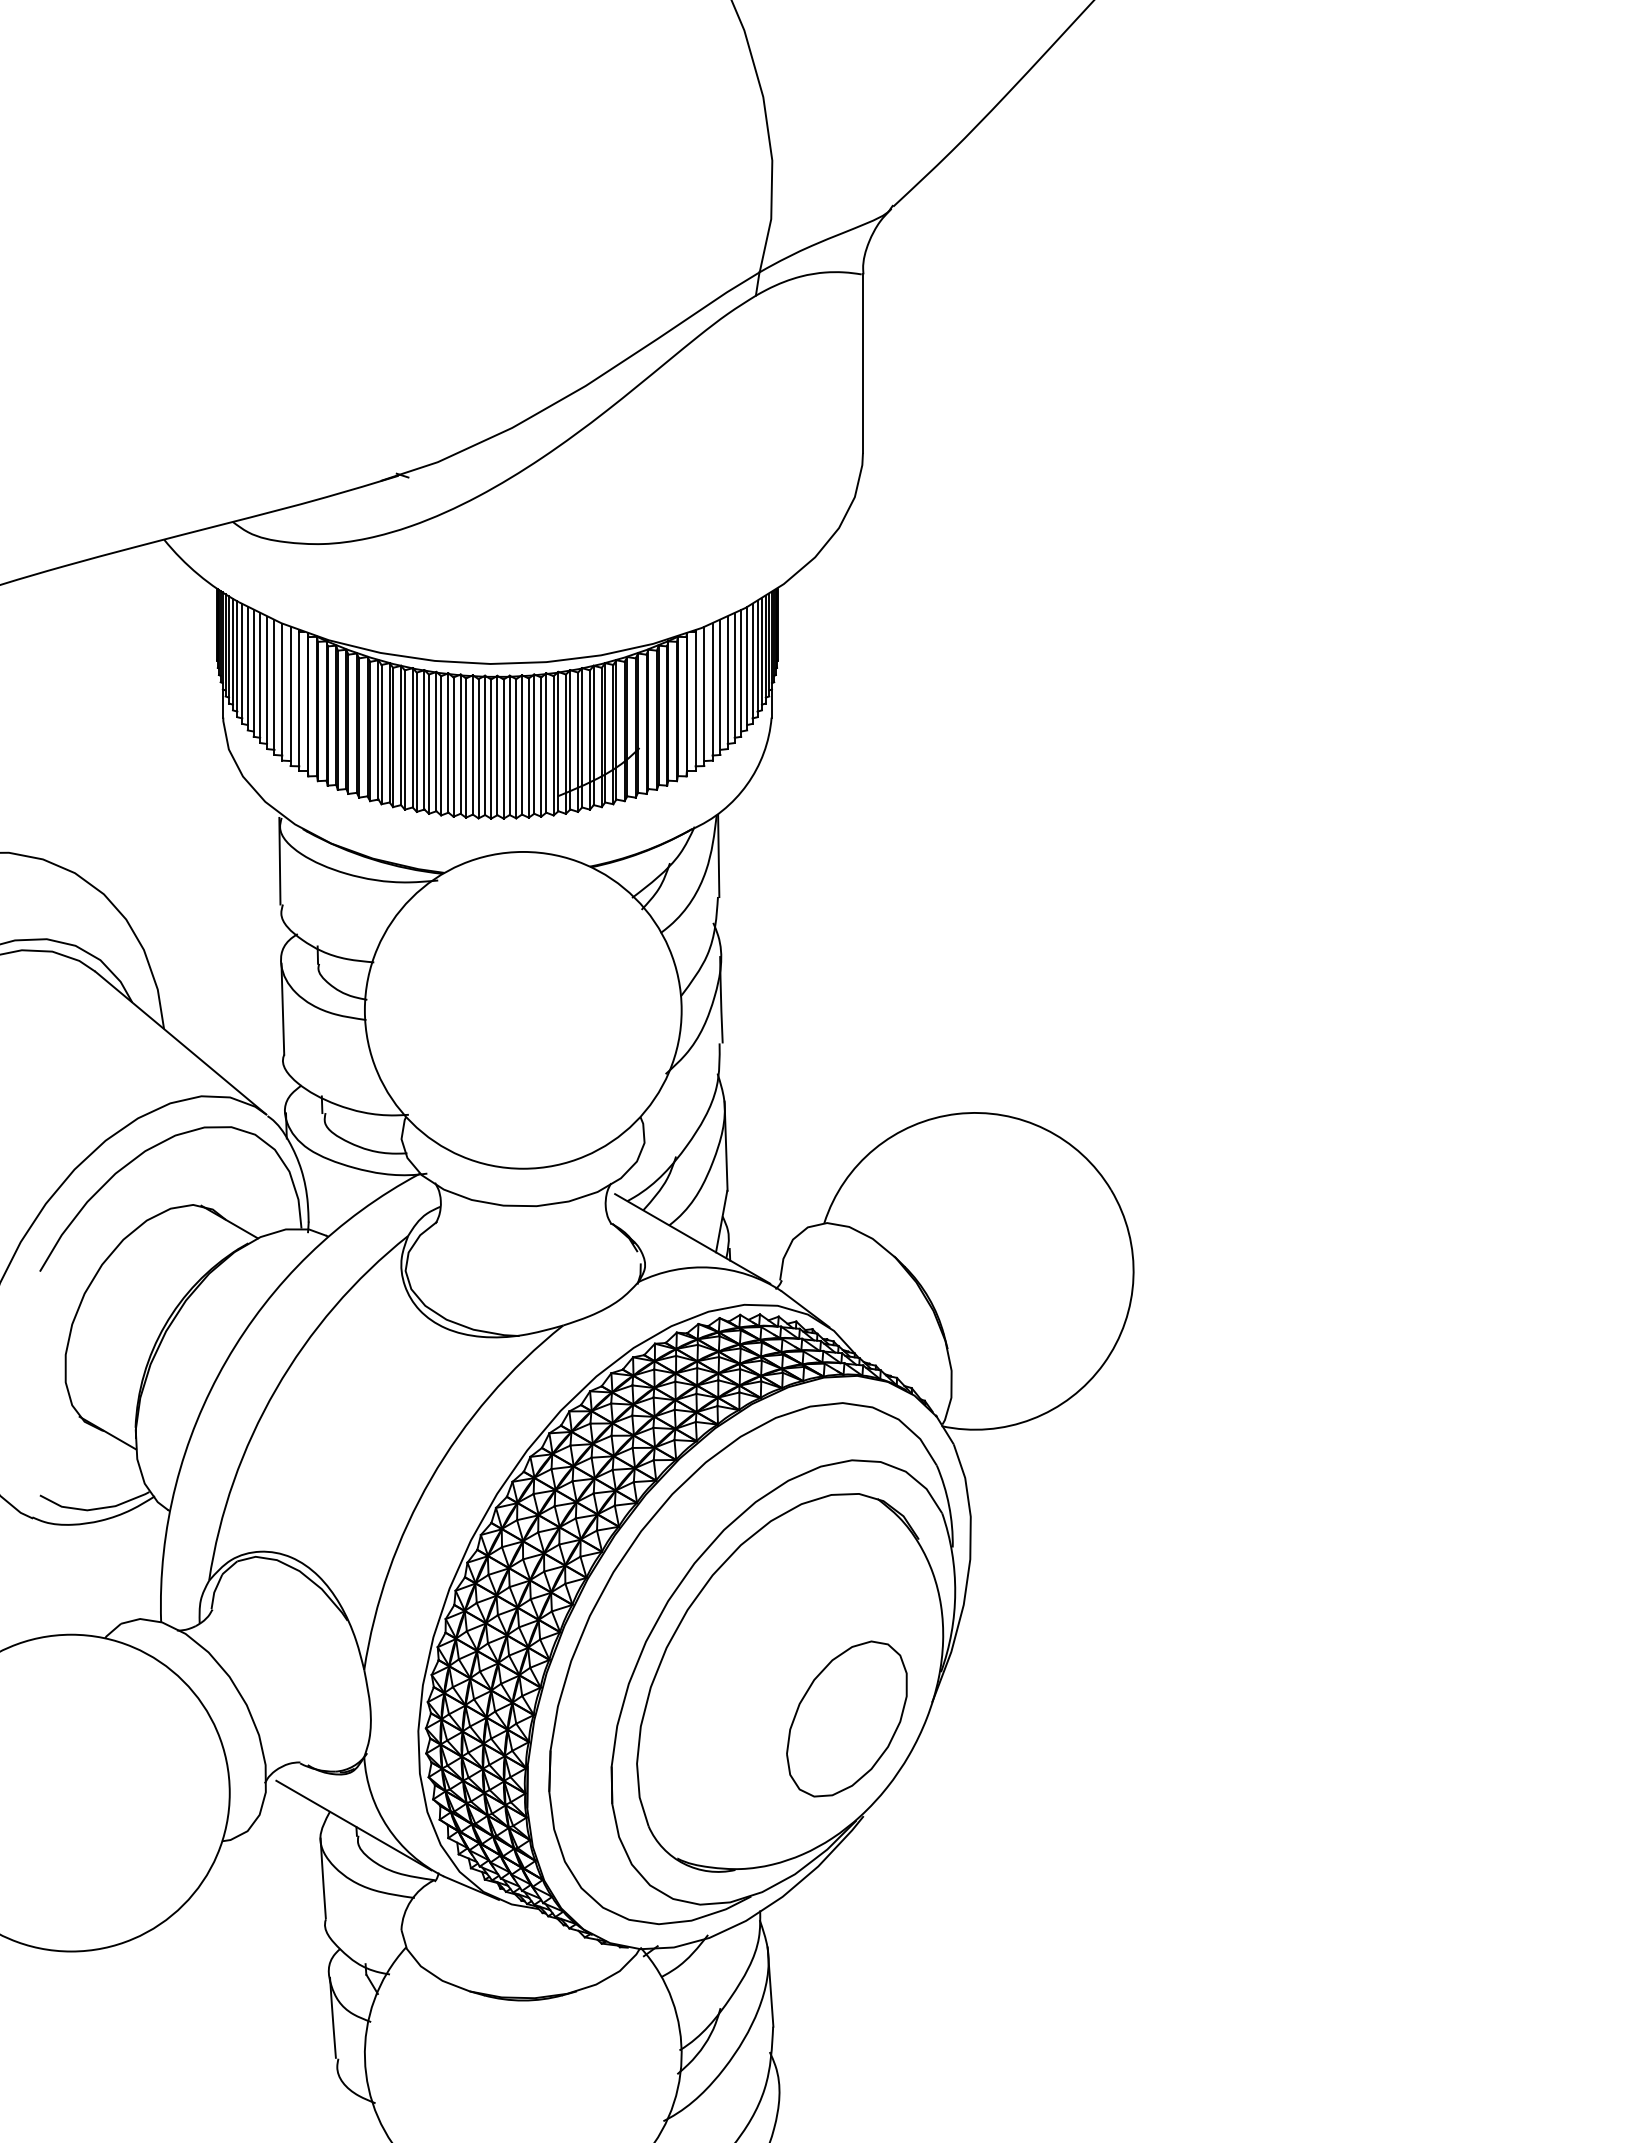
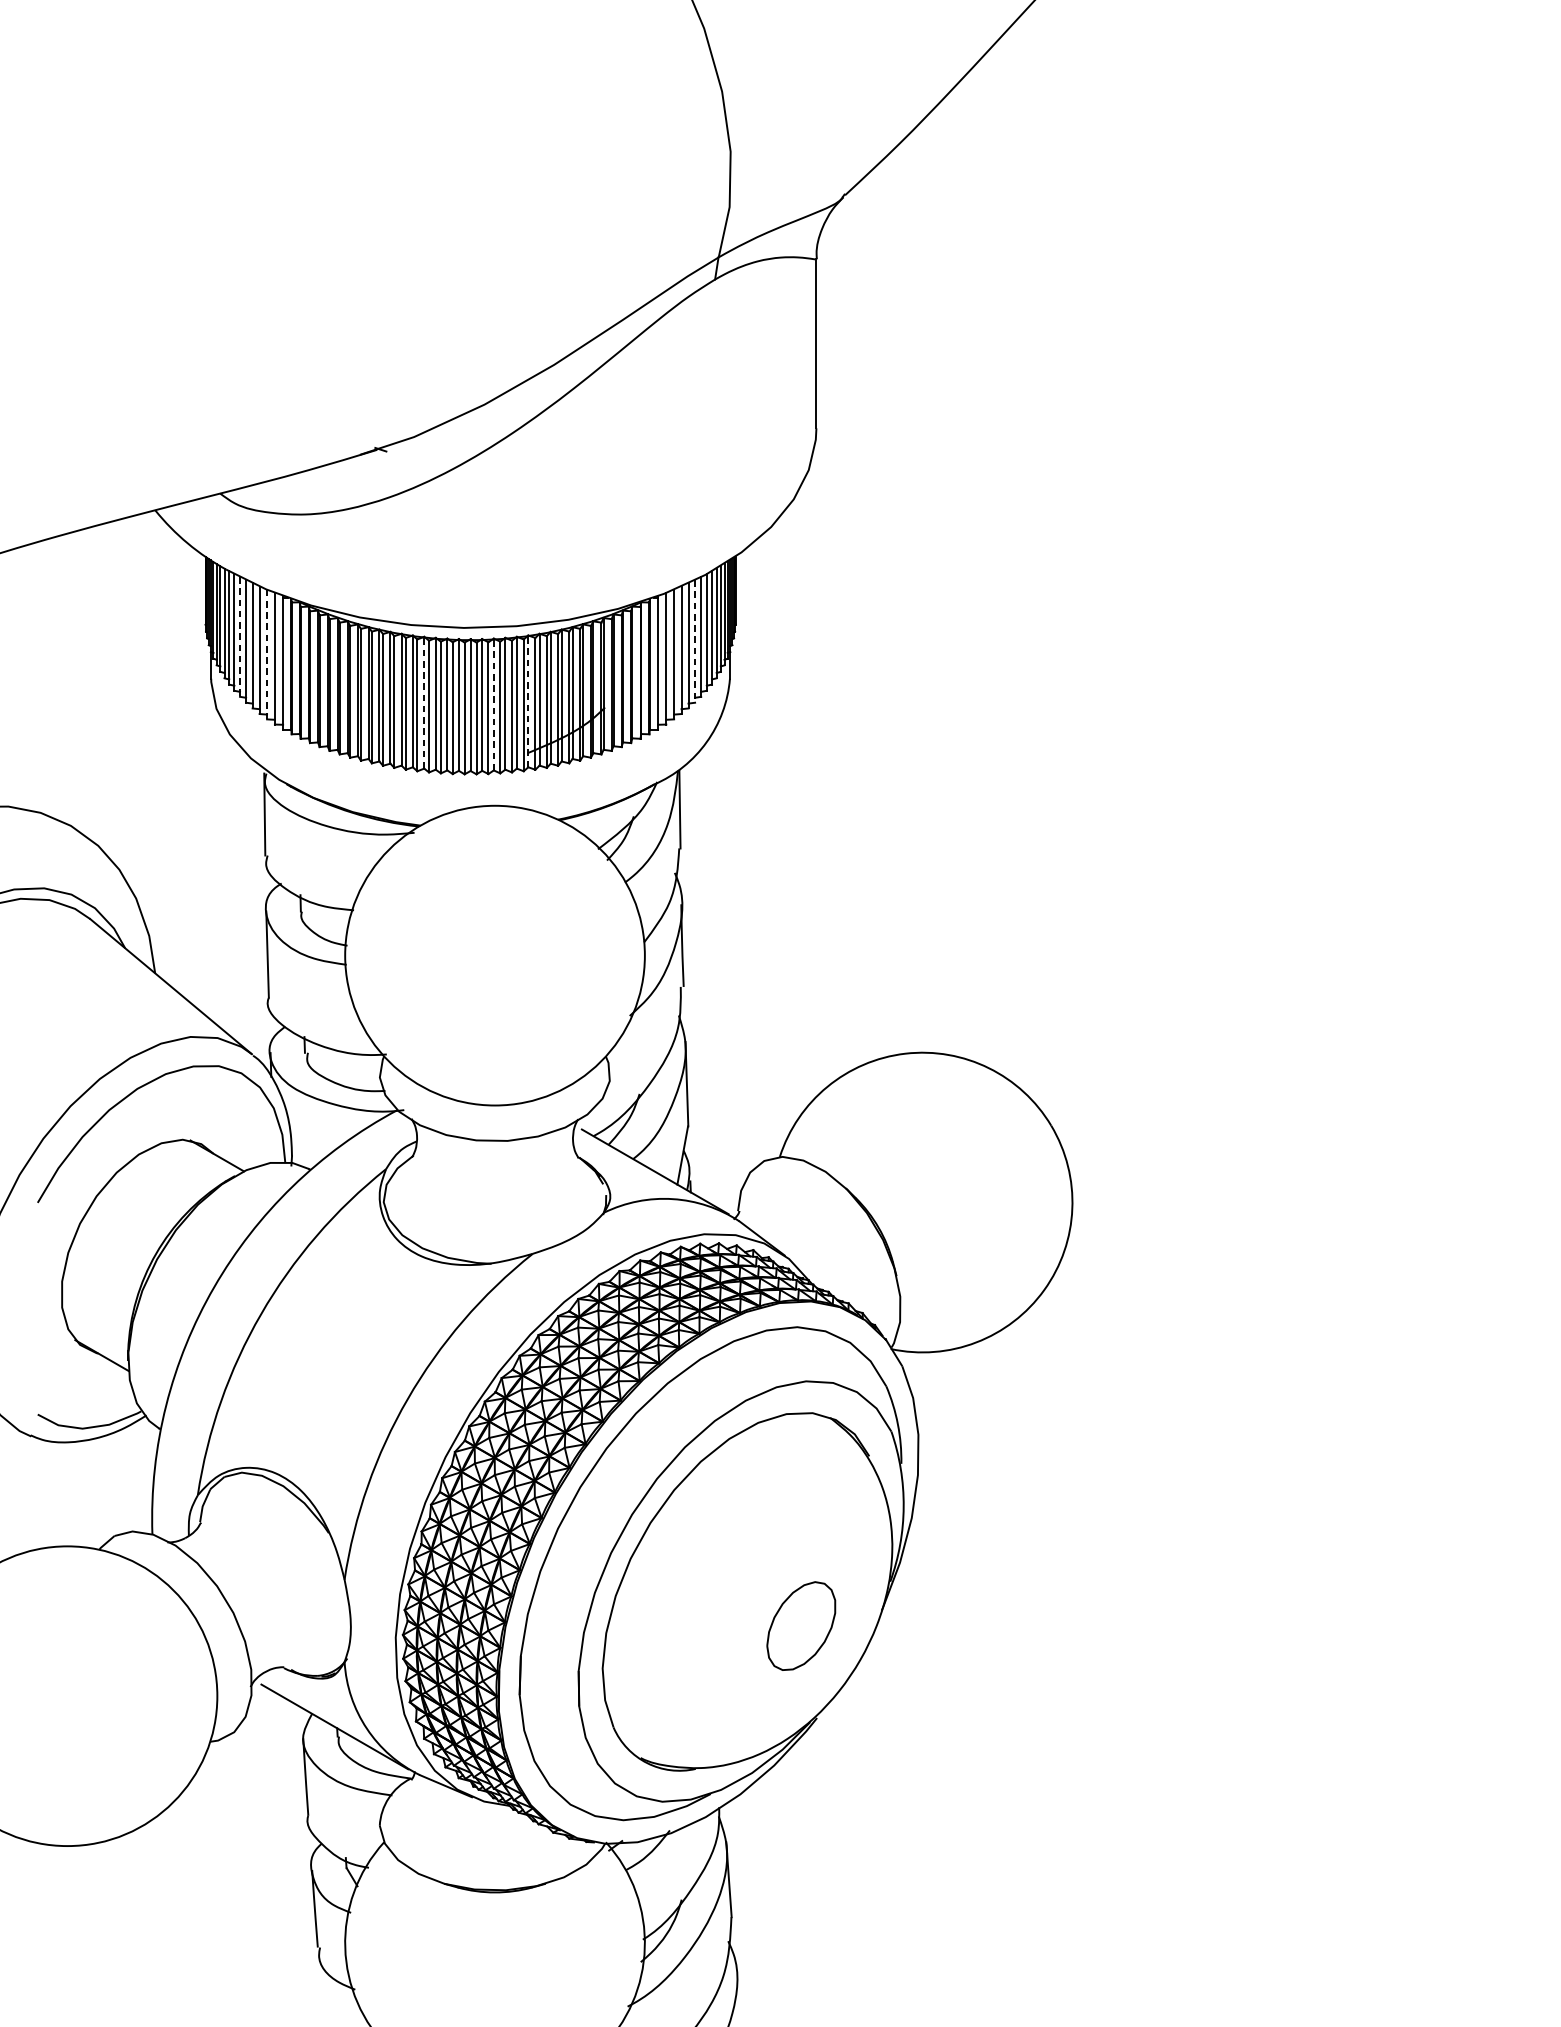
line: (253, 674) -> (239, 637), solid -> dashed
line: (734, 678) -> (694, 641), solid -> dashed
line: (282, 692) -> (267, 654), solid -> dashed
line: (558, 741) -> (528, 701), solid -> dashed
line: (448, 743) -> (424, 703), solid -> dashed
line: (522, 744) -> (494, 704), solid -> dashed
part: (846, 1718) -> (800, 1625), size x0.6

